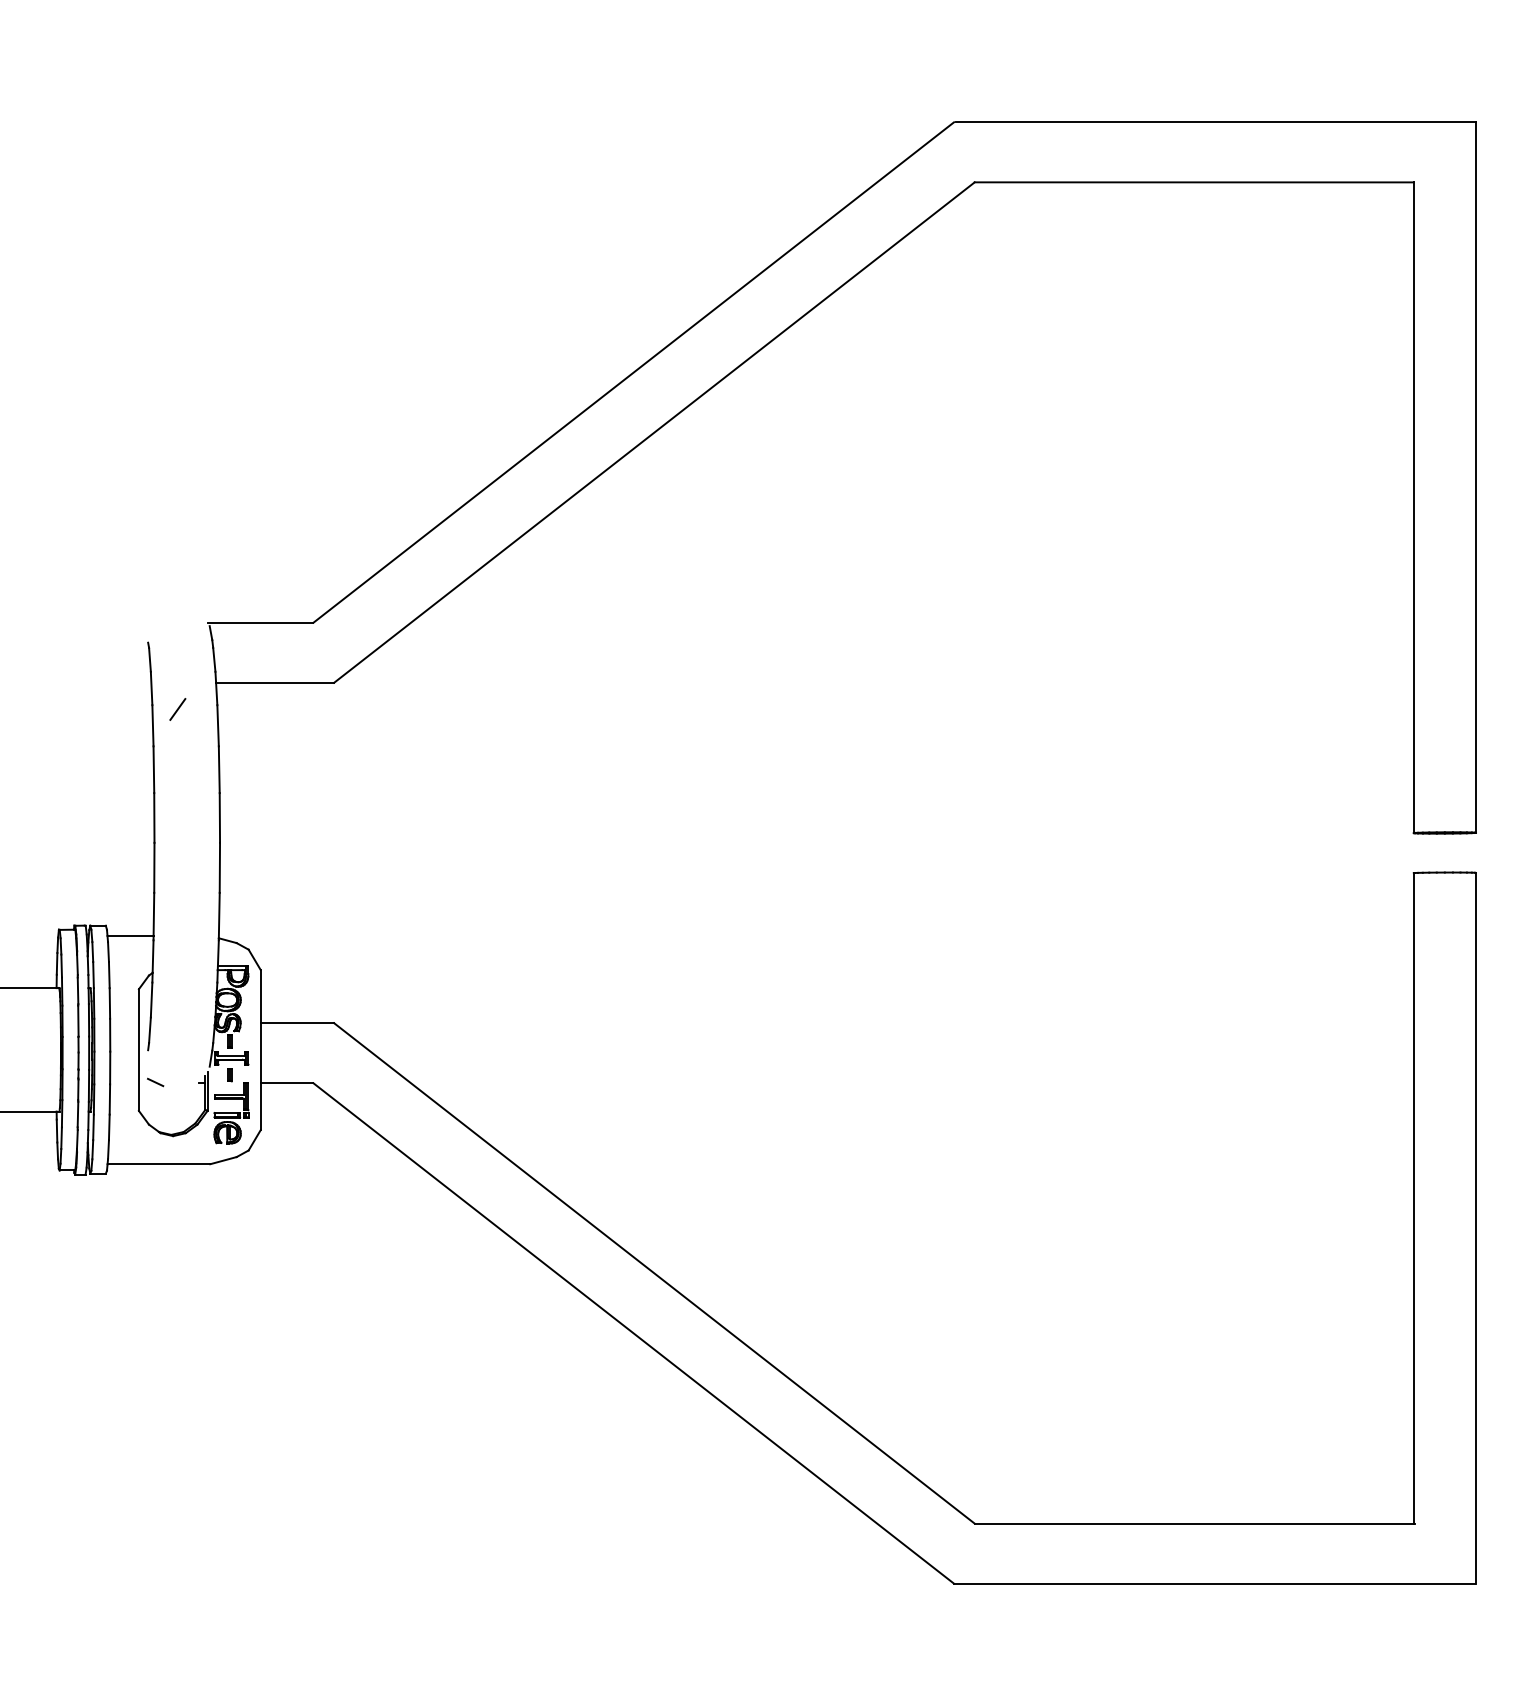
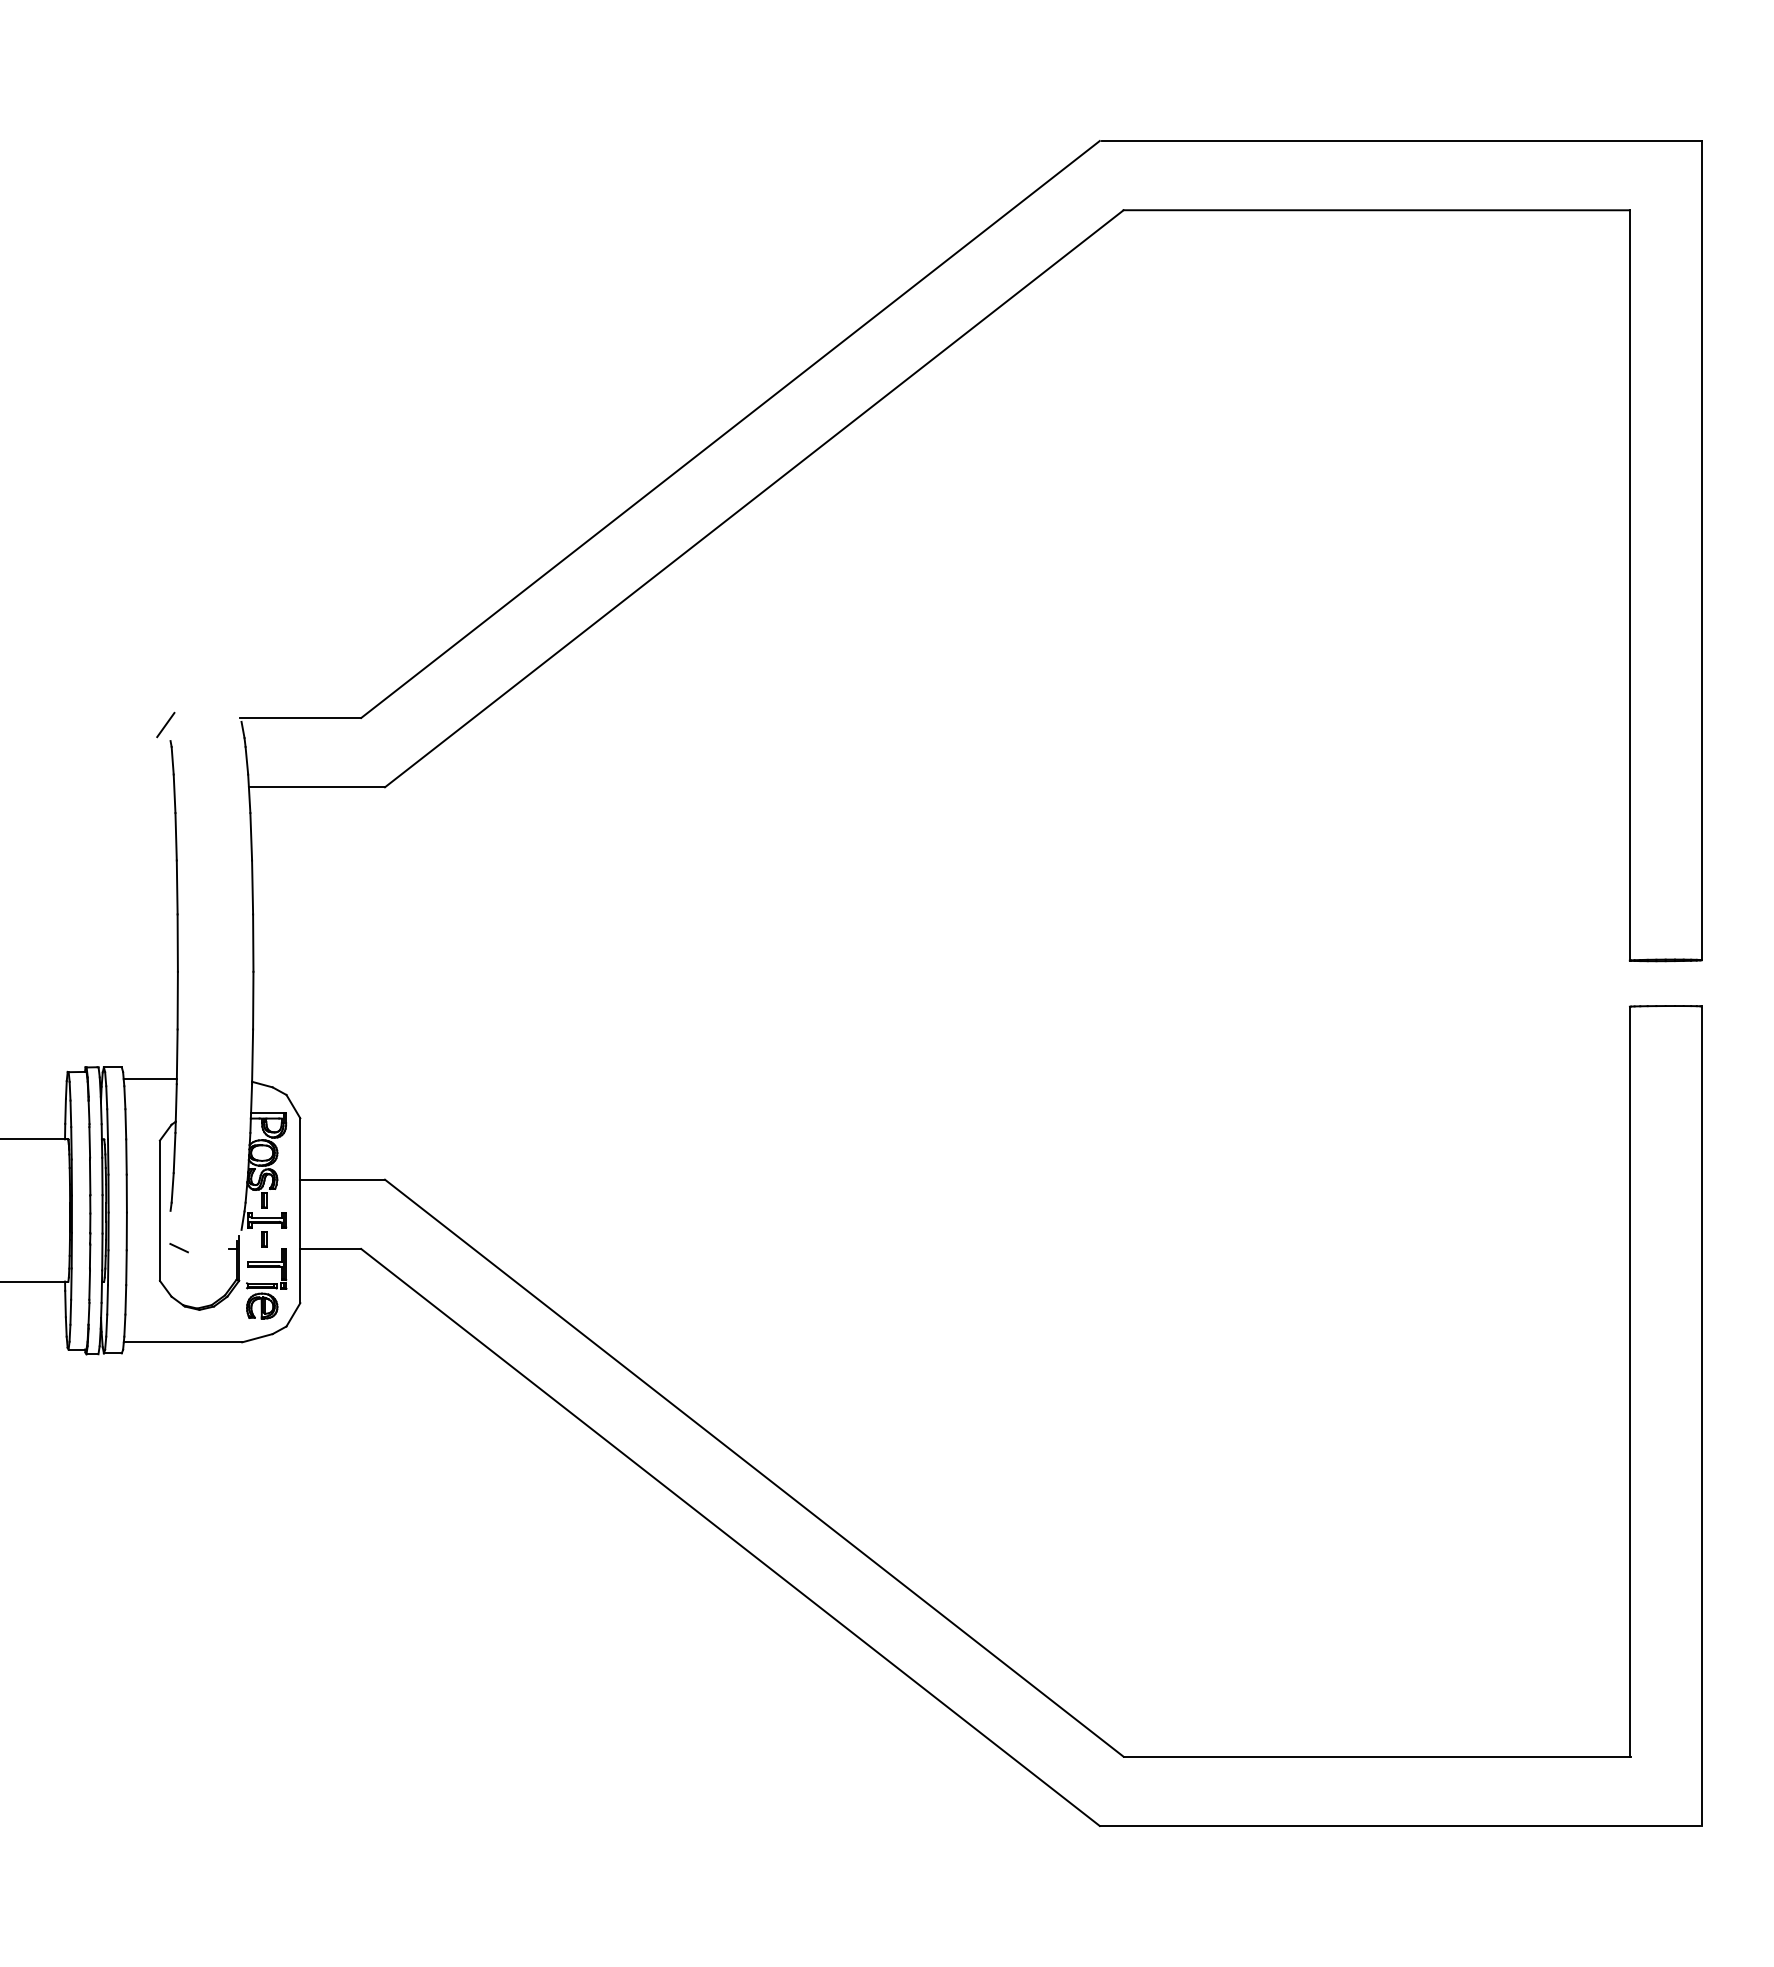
line: (177, 709) -> (165, 724), moved

